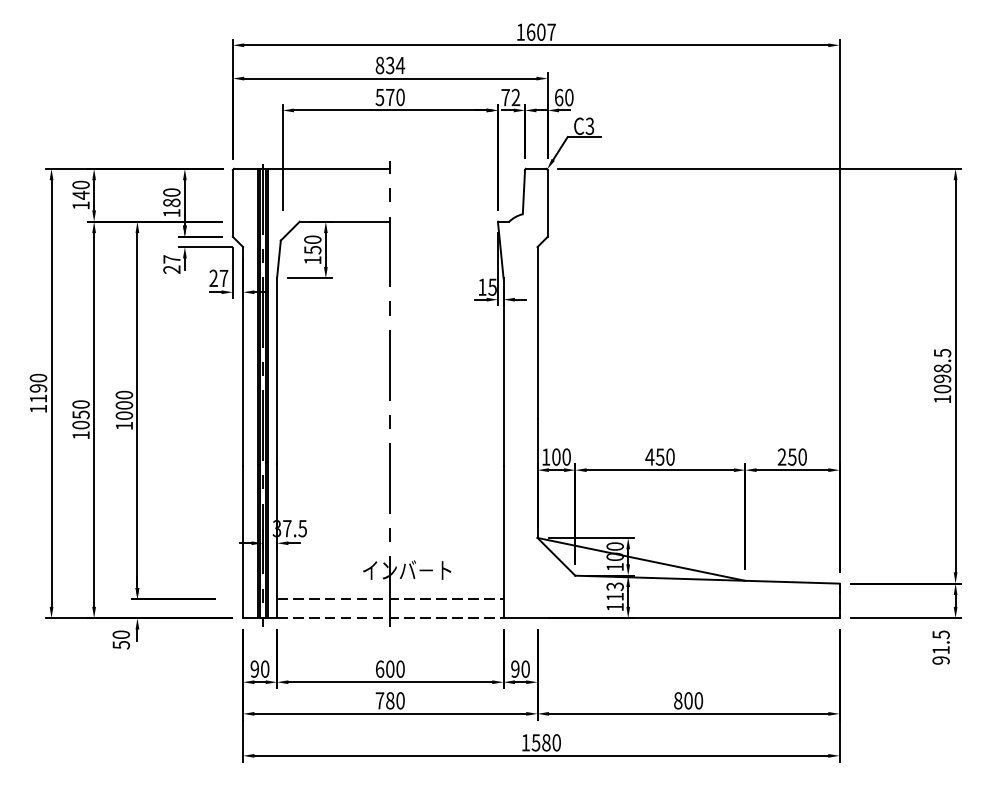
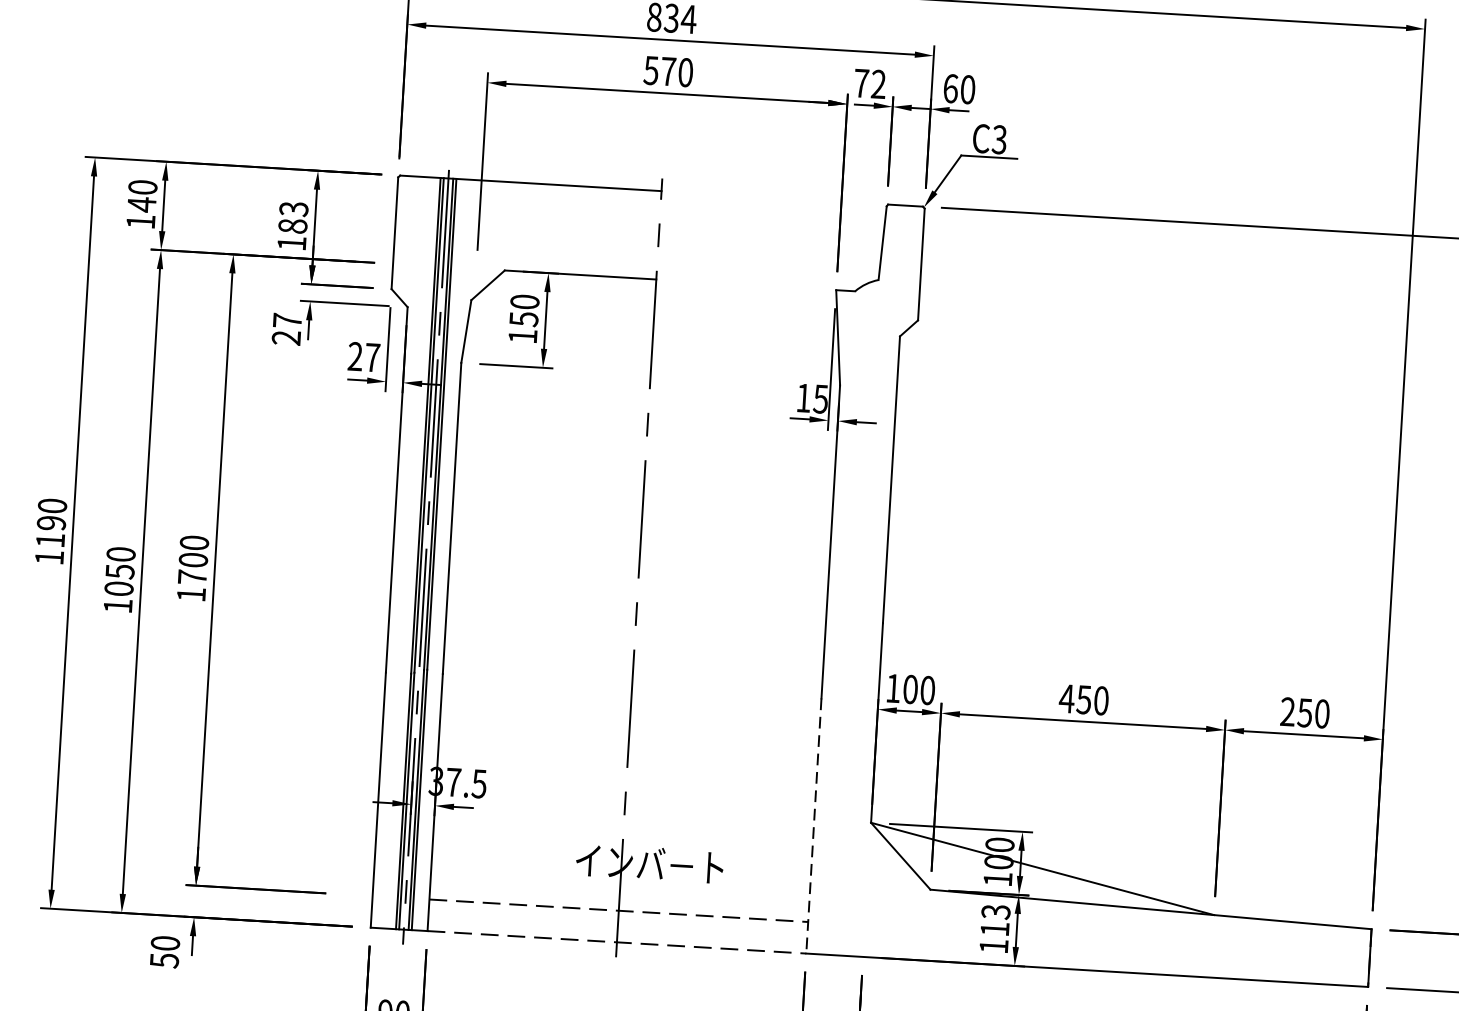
text: (171, 192) -> (293, 208), 180 -> 183
text: (124, 415) -> (192, 577), 1000 -> 1700
line: (503, 542) -> (813, 827), solid -> dashed

